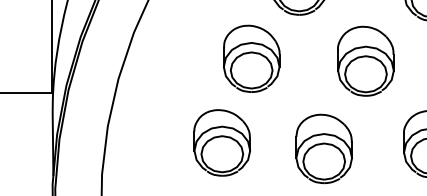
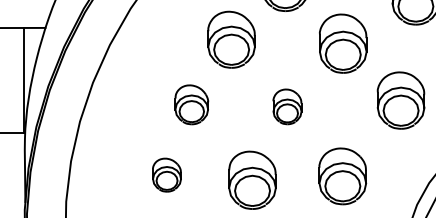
part: (251, 58) -> (191, 104), size x0.7
part: (365, 60) -> (287, 106), size x0.6
part: (221, 142) -> (166, 174), size x0.6

